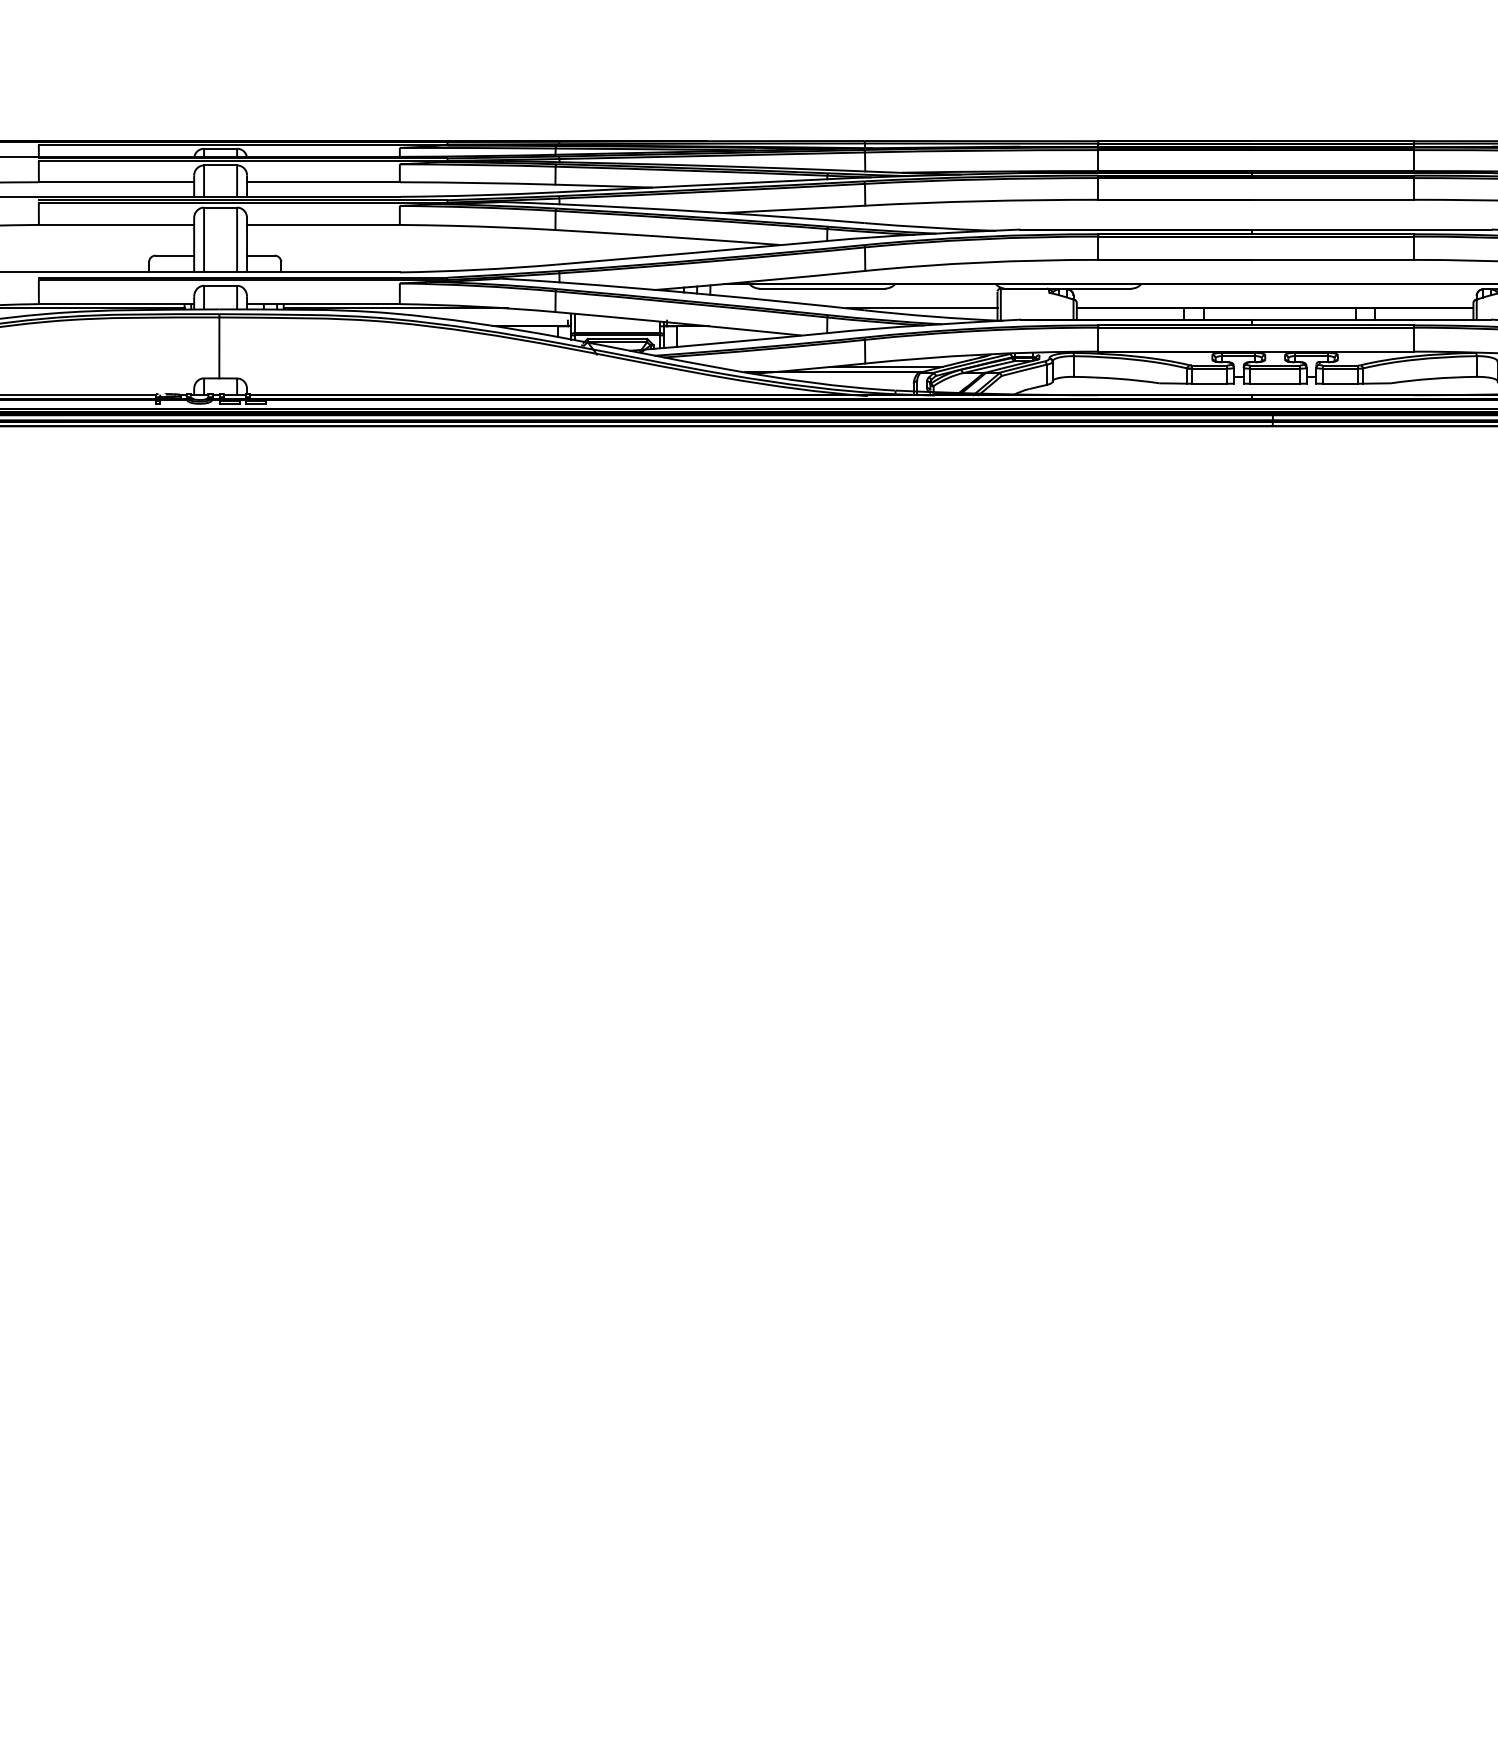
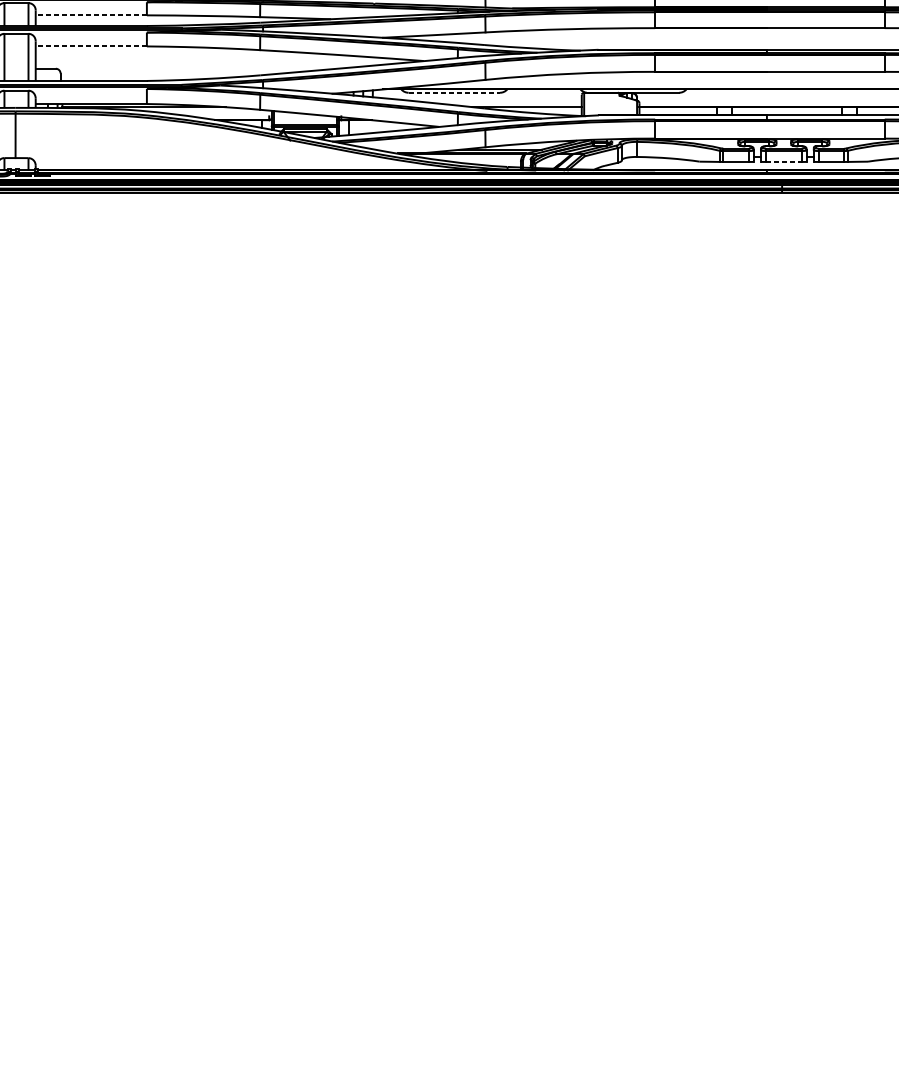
line: (322, 182) -> (90, 15), solid -> dashed
line: (322, 224) -> (90, 46), solid -> dashed
line: (822, 288) -> (454, 92), solid -> dashed
line: (1275, 383) -> (784, 161), solid -> dashed

